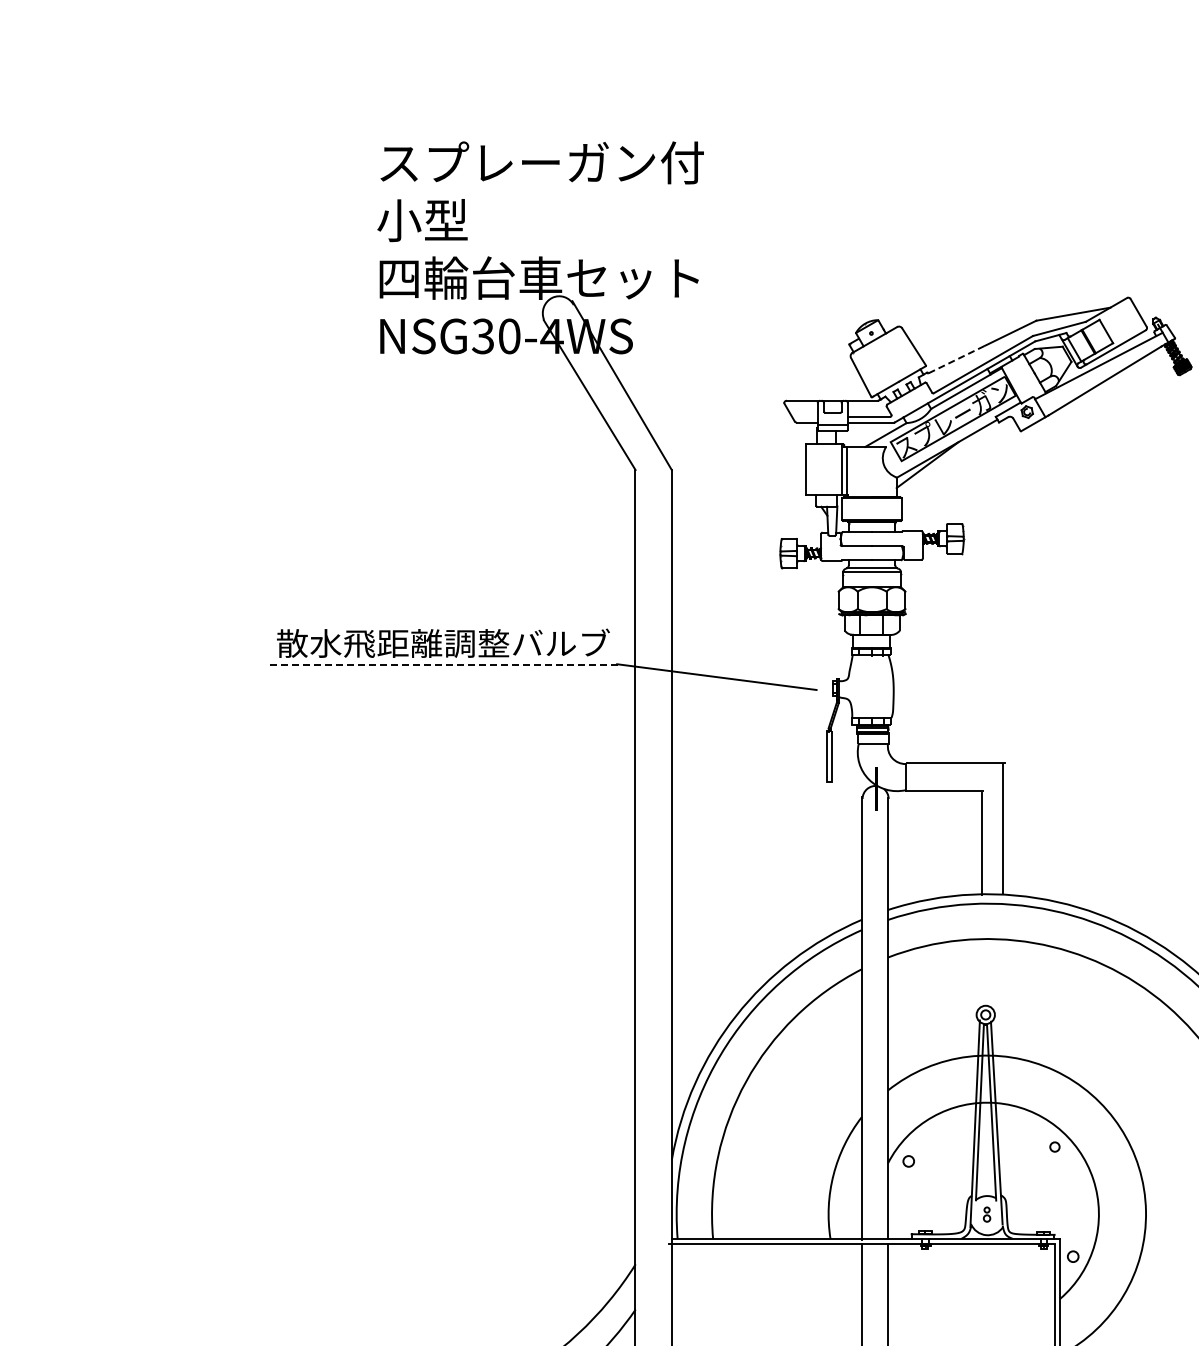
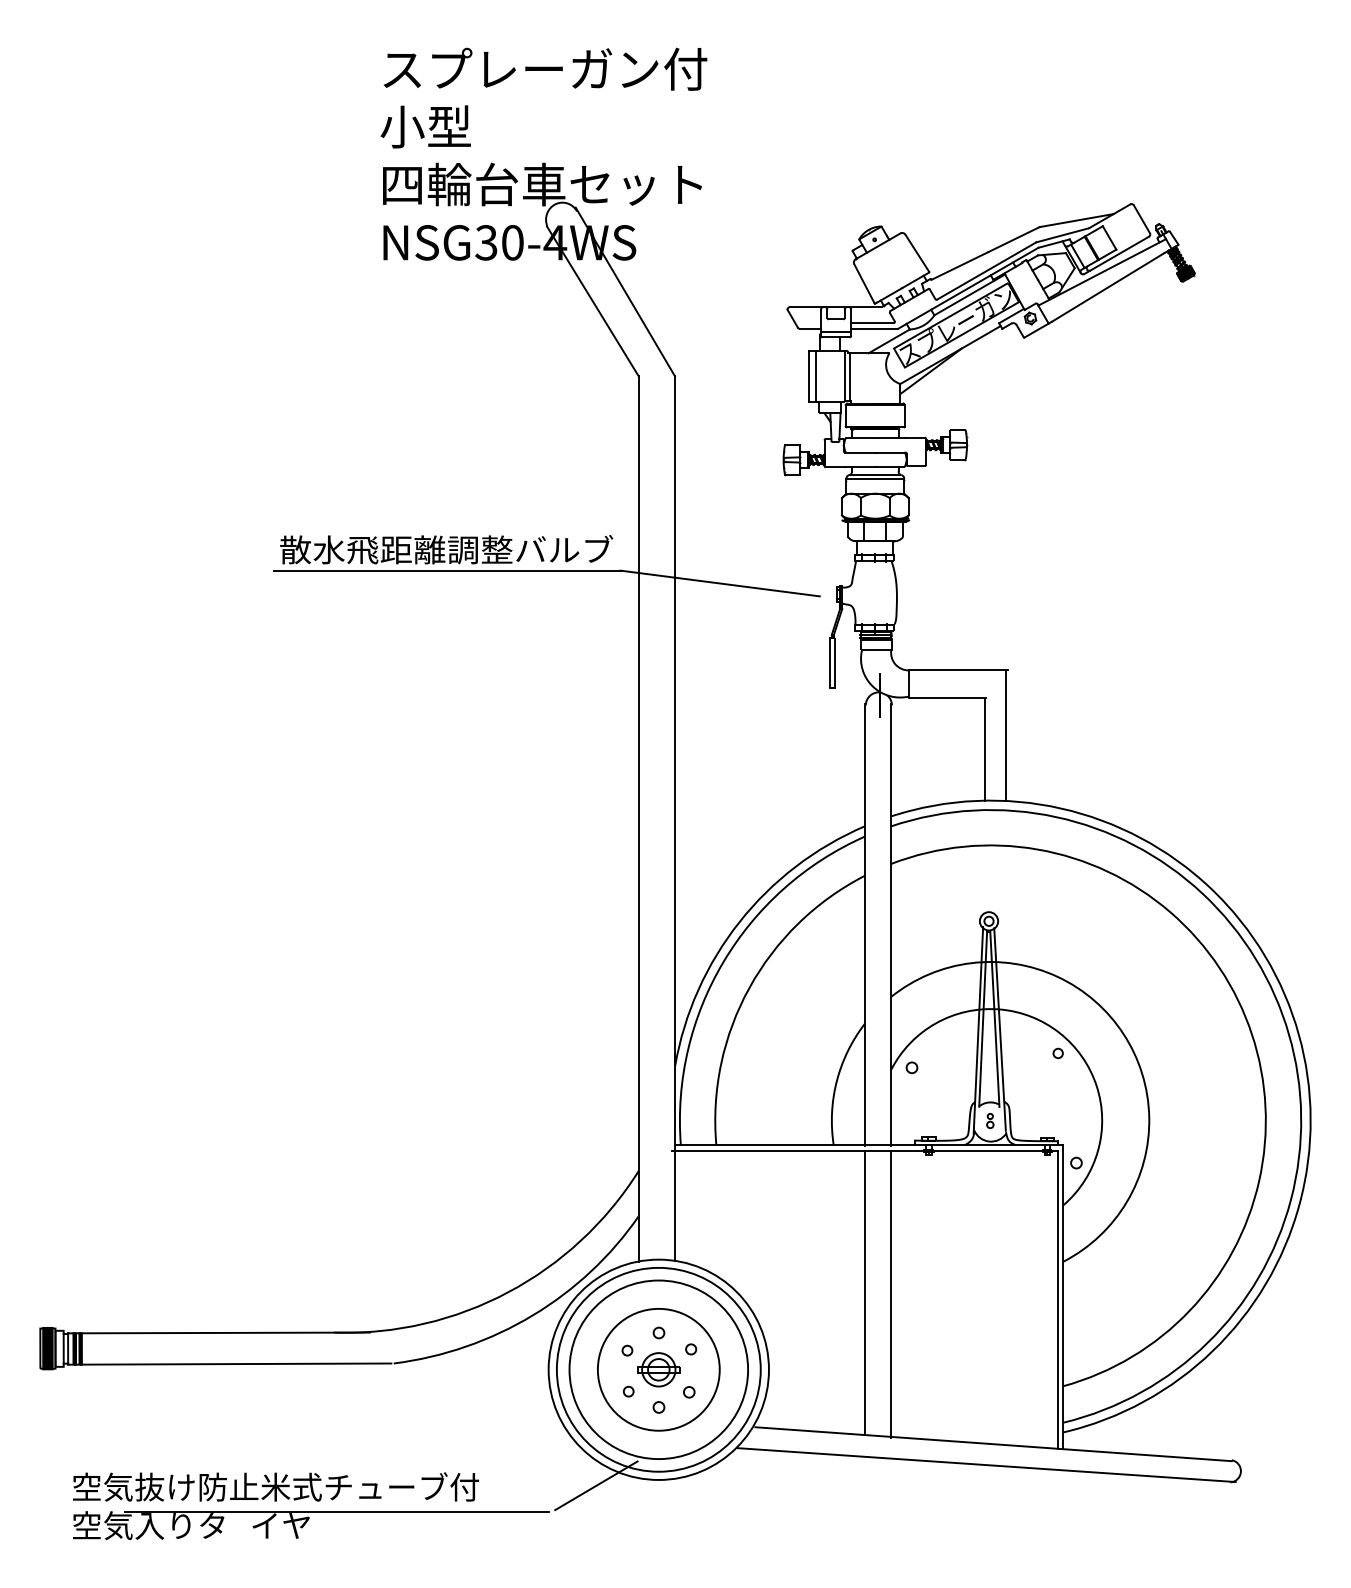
line: (957, 359) -> (960, 265), dashed -> solid
line: (812, 469) -> (815, 375), added
line: (444, 665) -> (447, 571), dashed -> solid

